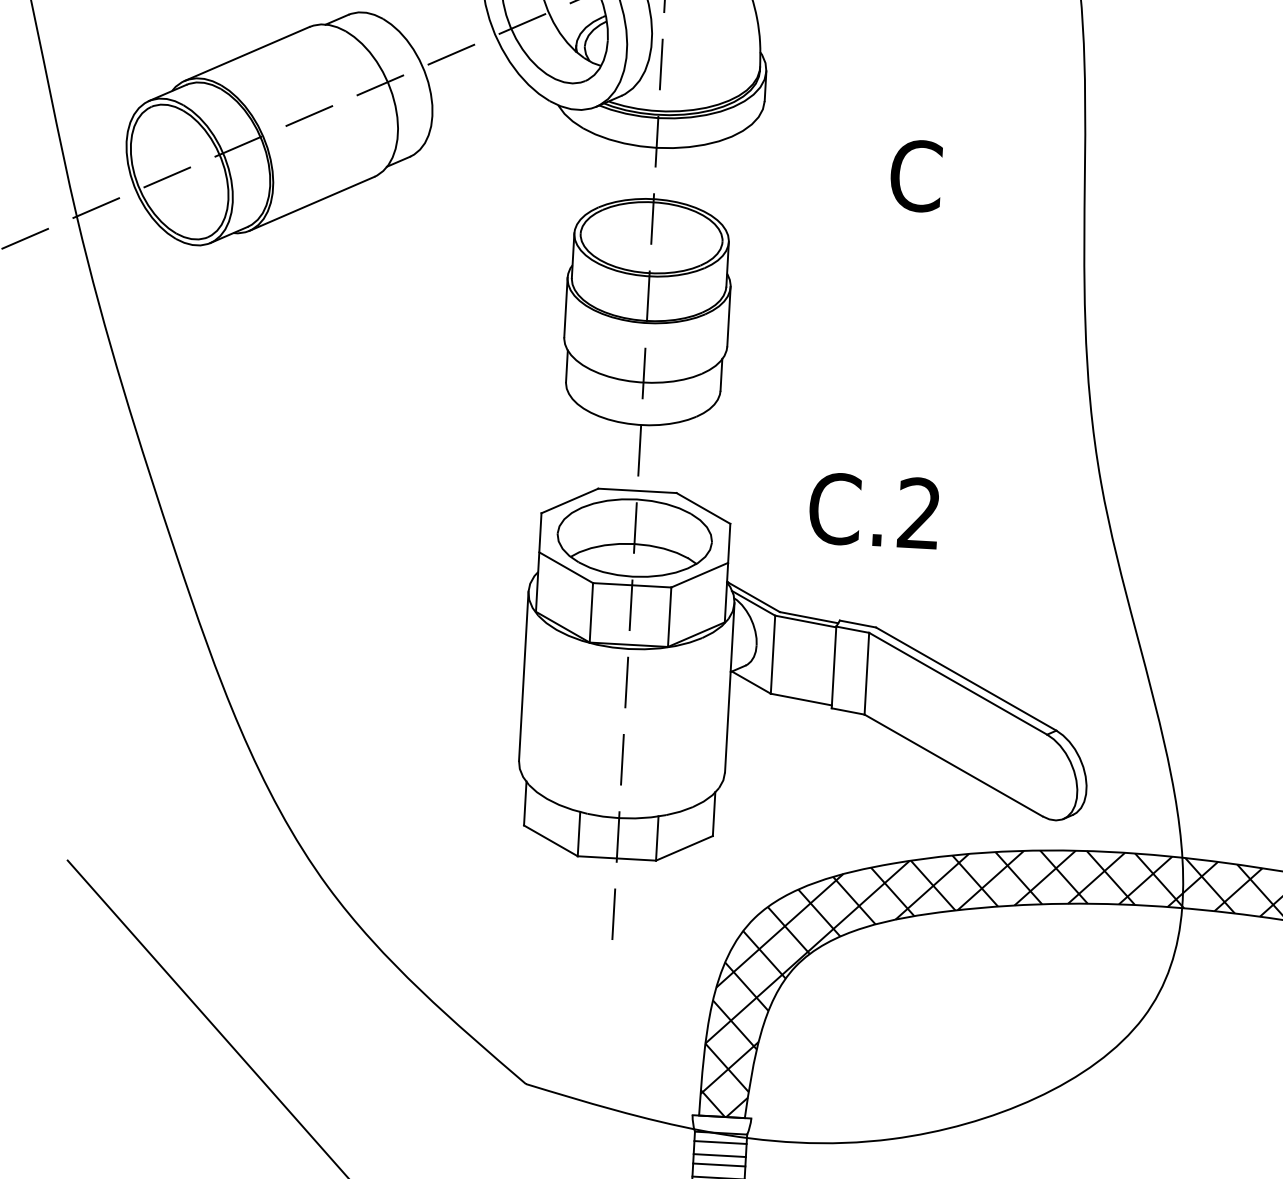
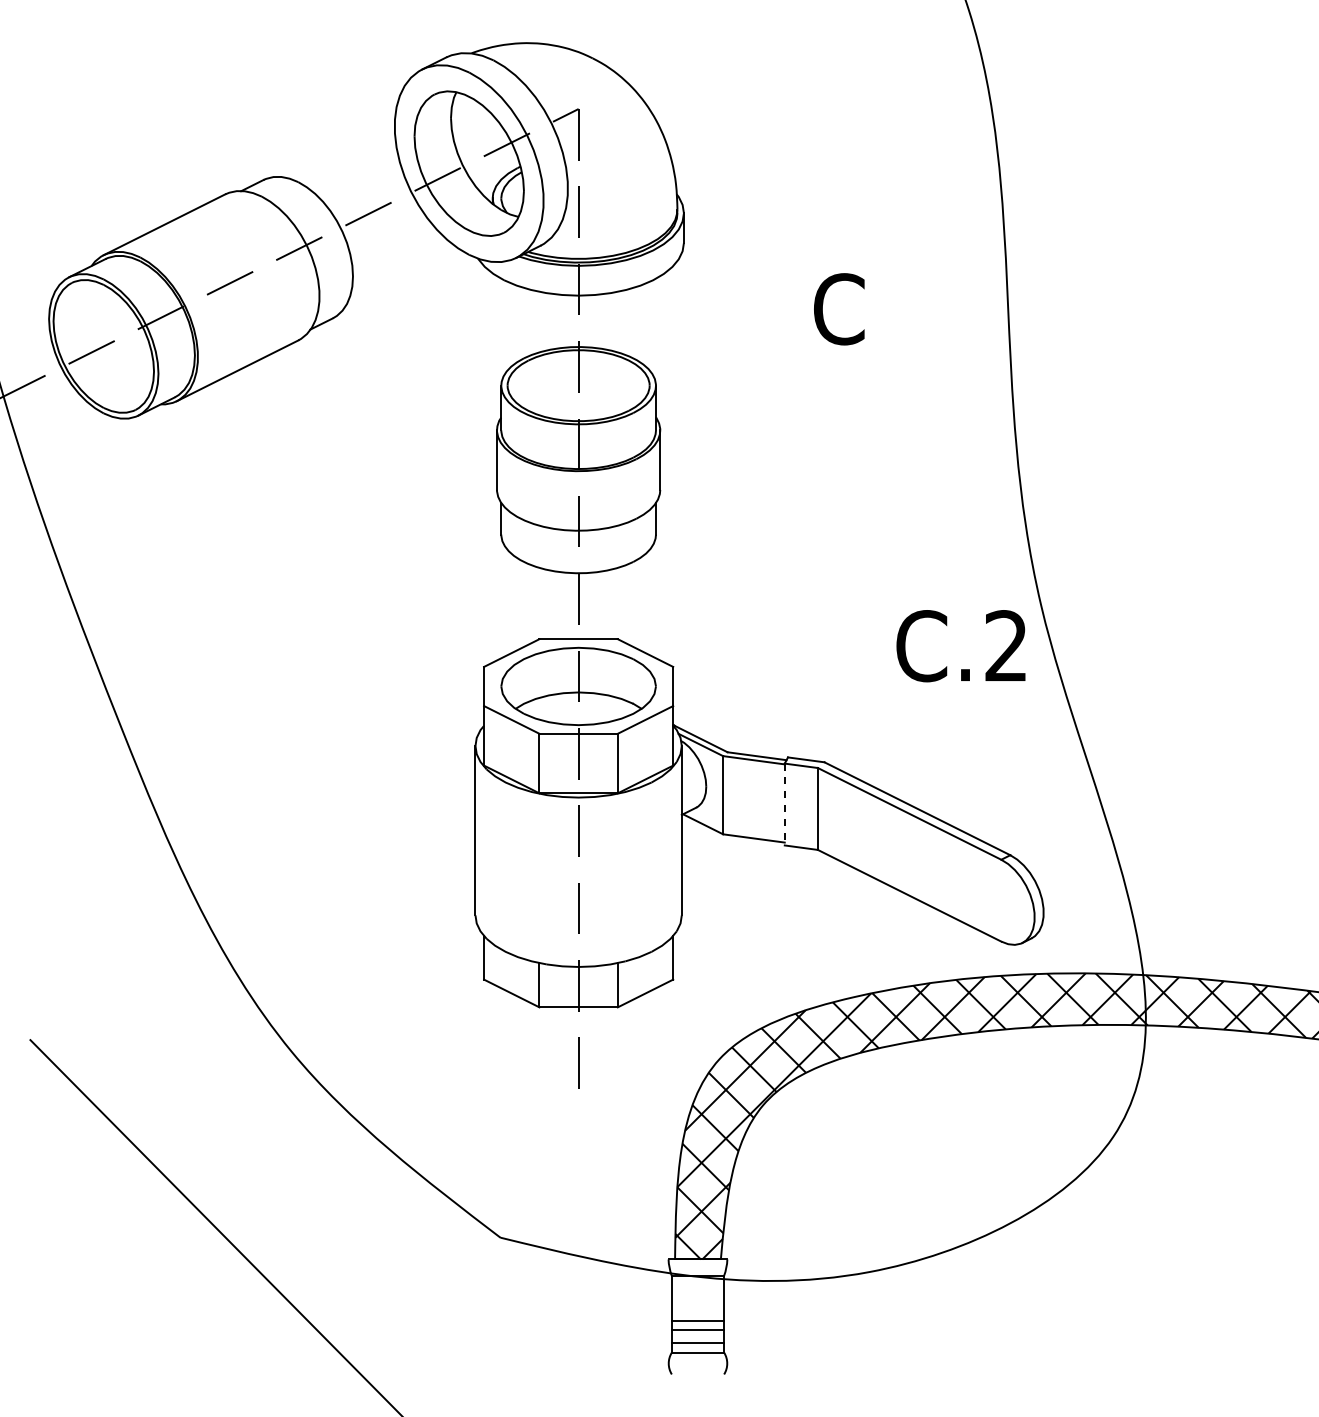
text: (873, 511) -> (960, 646), moved
line: (833, 667) -> (784, 804), solid -> dashed
line: (720, 1142) -> (697, 1285), removed
line: (719, 1155) -> (697, 1298), removed
line: (718, 1164) -> (697, 1307), removed

